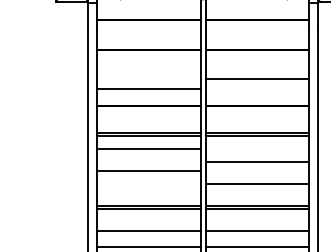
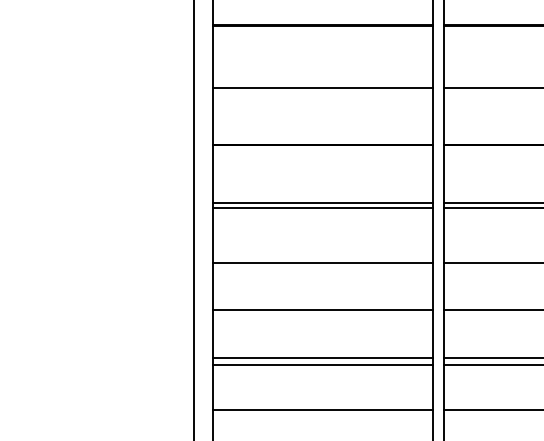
line: (148, 89) -> (321, 88), moved
line: (148, 148) -> (321, 262), moved
line: (148, 170) -> (321, 309), moved

